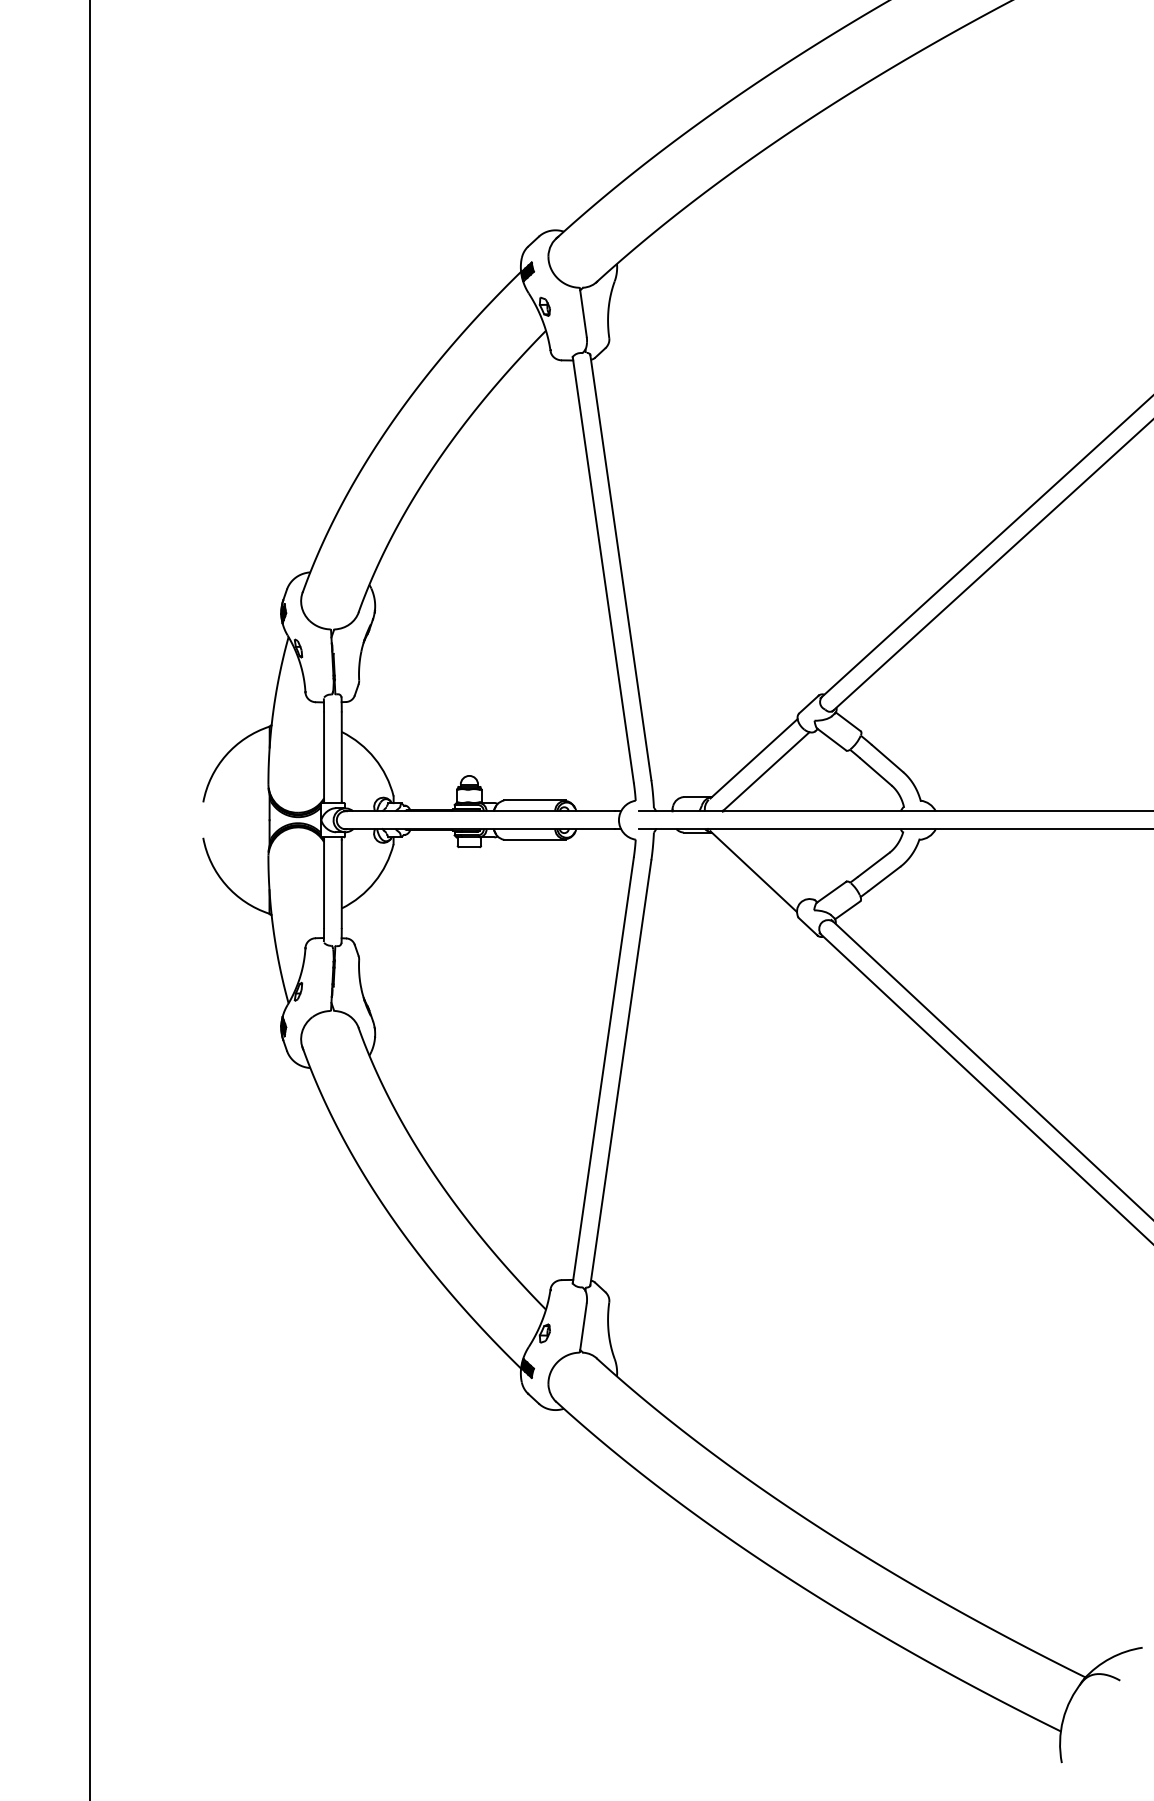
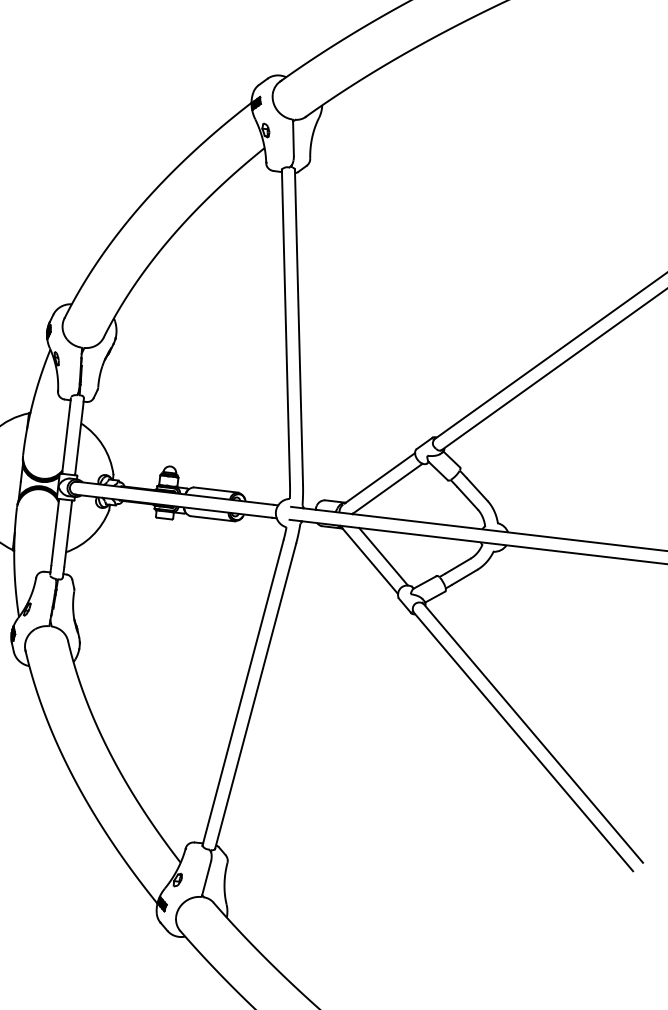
line: (771, 863) -> (383, 556), added

